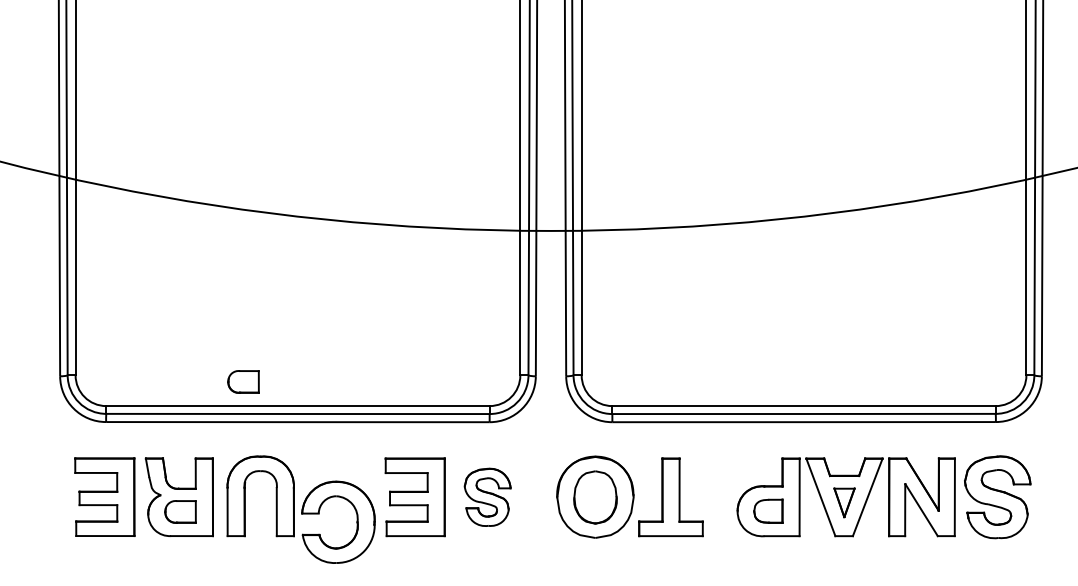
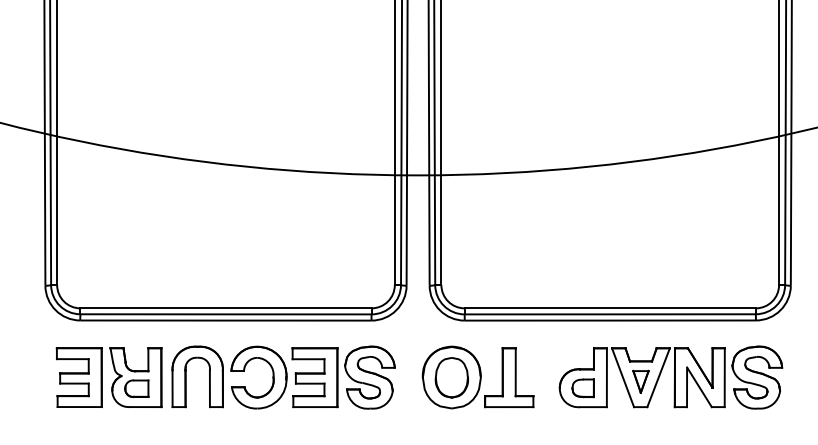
part: (243, 381) -> (184, 289), removed
part: (487, 497) -> (369, 377), size x1.43
part: (356, 521) -> (272, 377), moved

